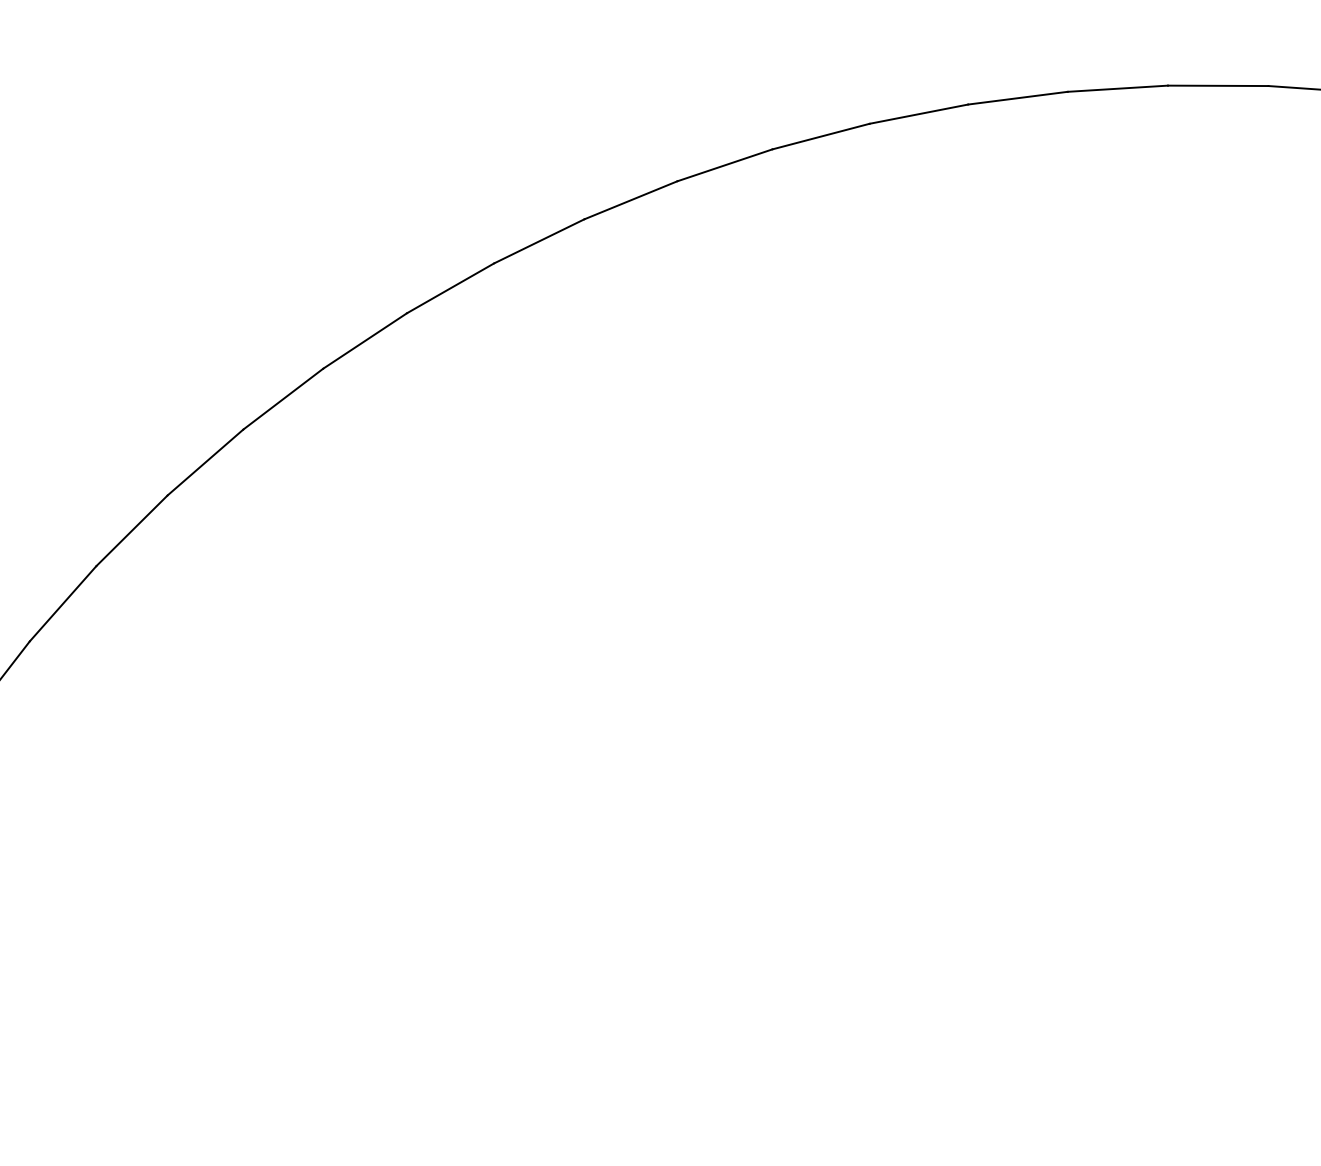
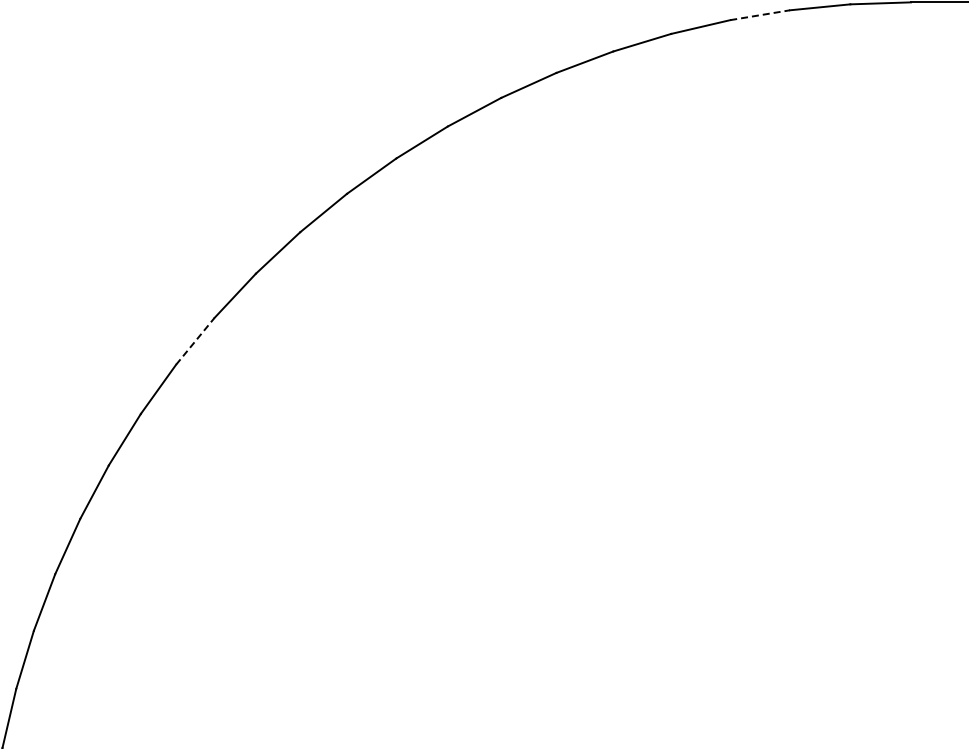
line: (1218, 86) -> (760, 15), solid -> dashed
line: (206, 461) -> (195, 340), solid -> dashed

